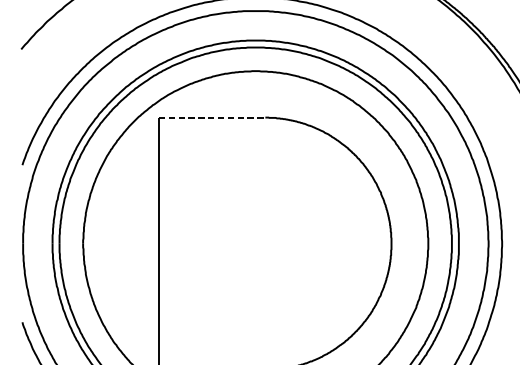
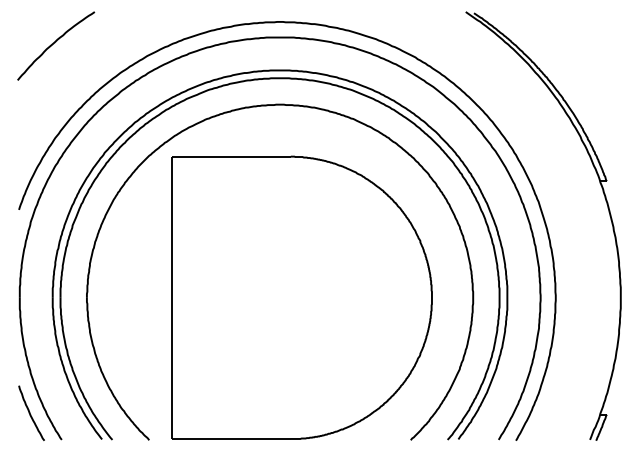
line: (212, 117) -> (231, 156), dashed -> solid

